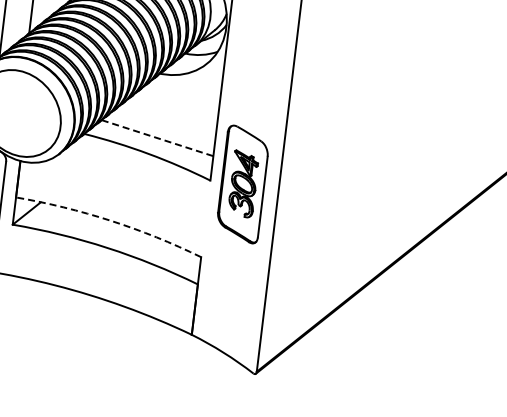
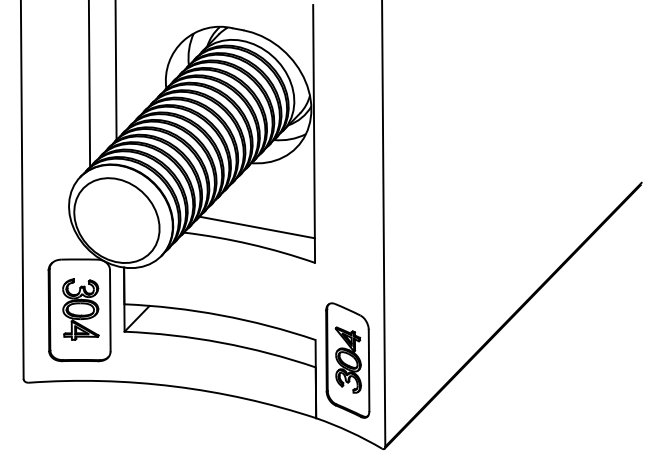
line: (157, 138) -> (257, 227), dashed -> solid
part: (242, 184) -> (347, 360), moved
arc: (110, 220) -> (221, 315), dashed -> solid

